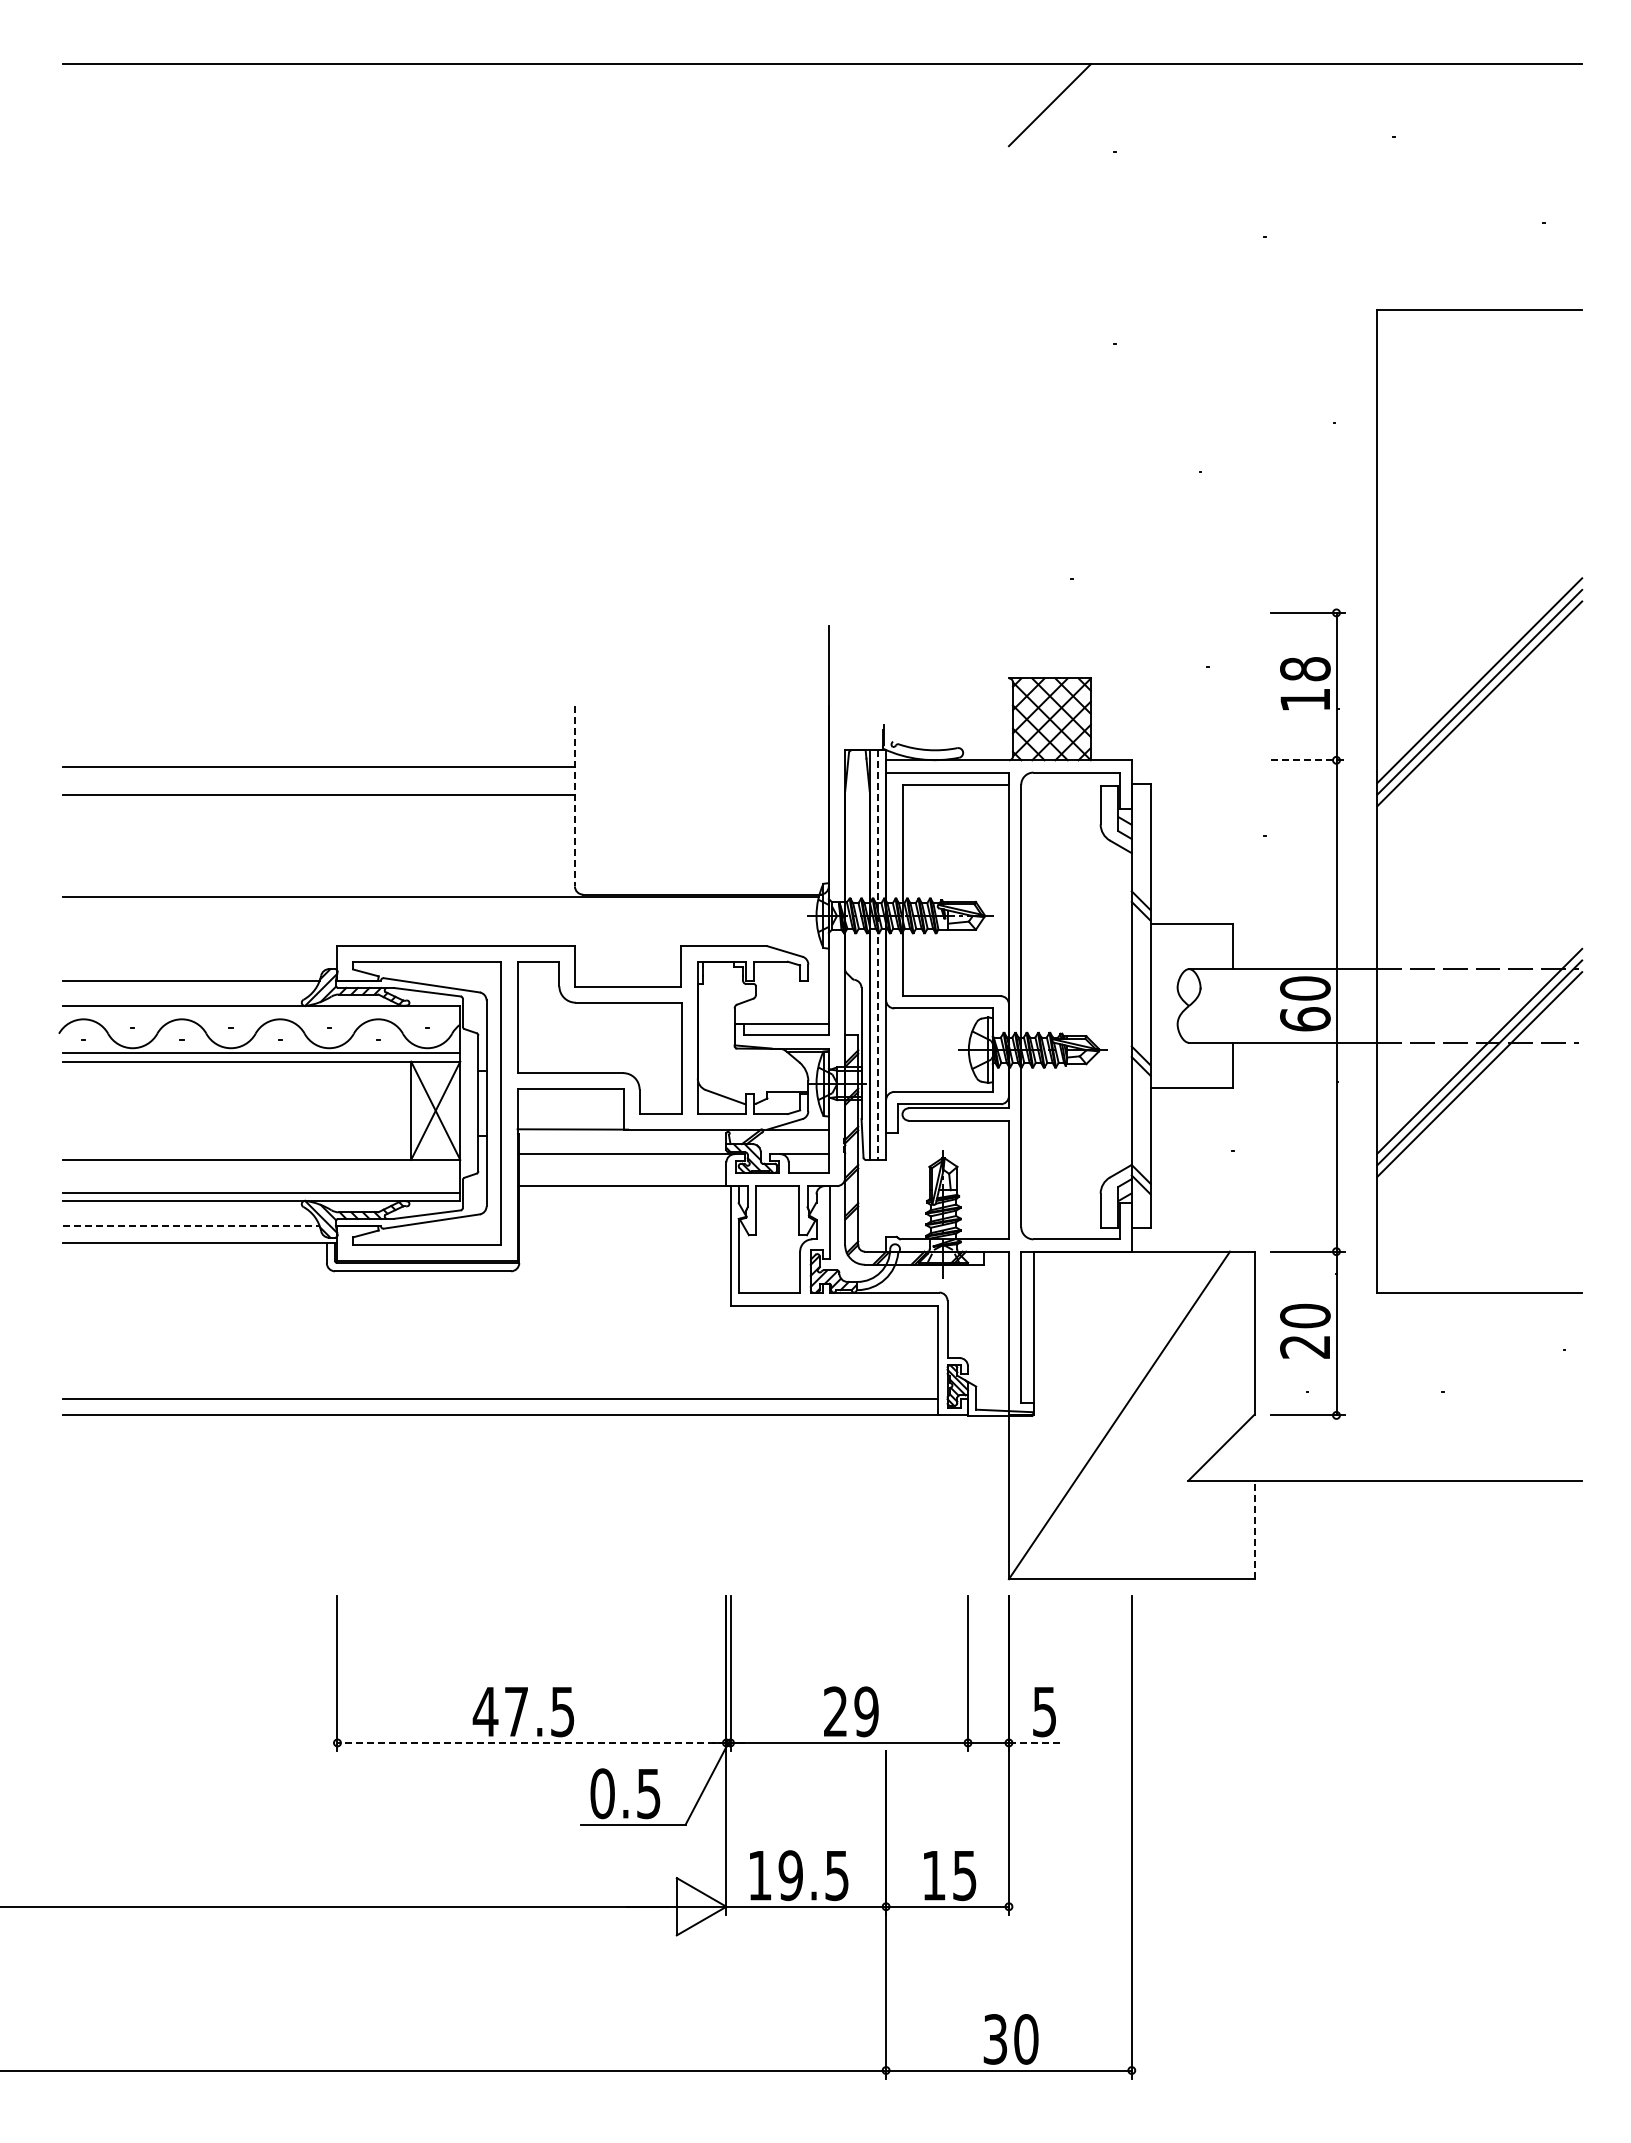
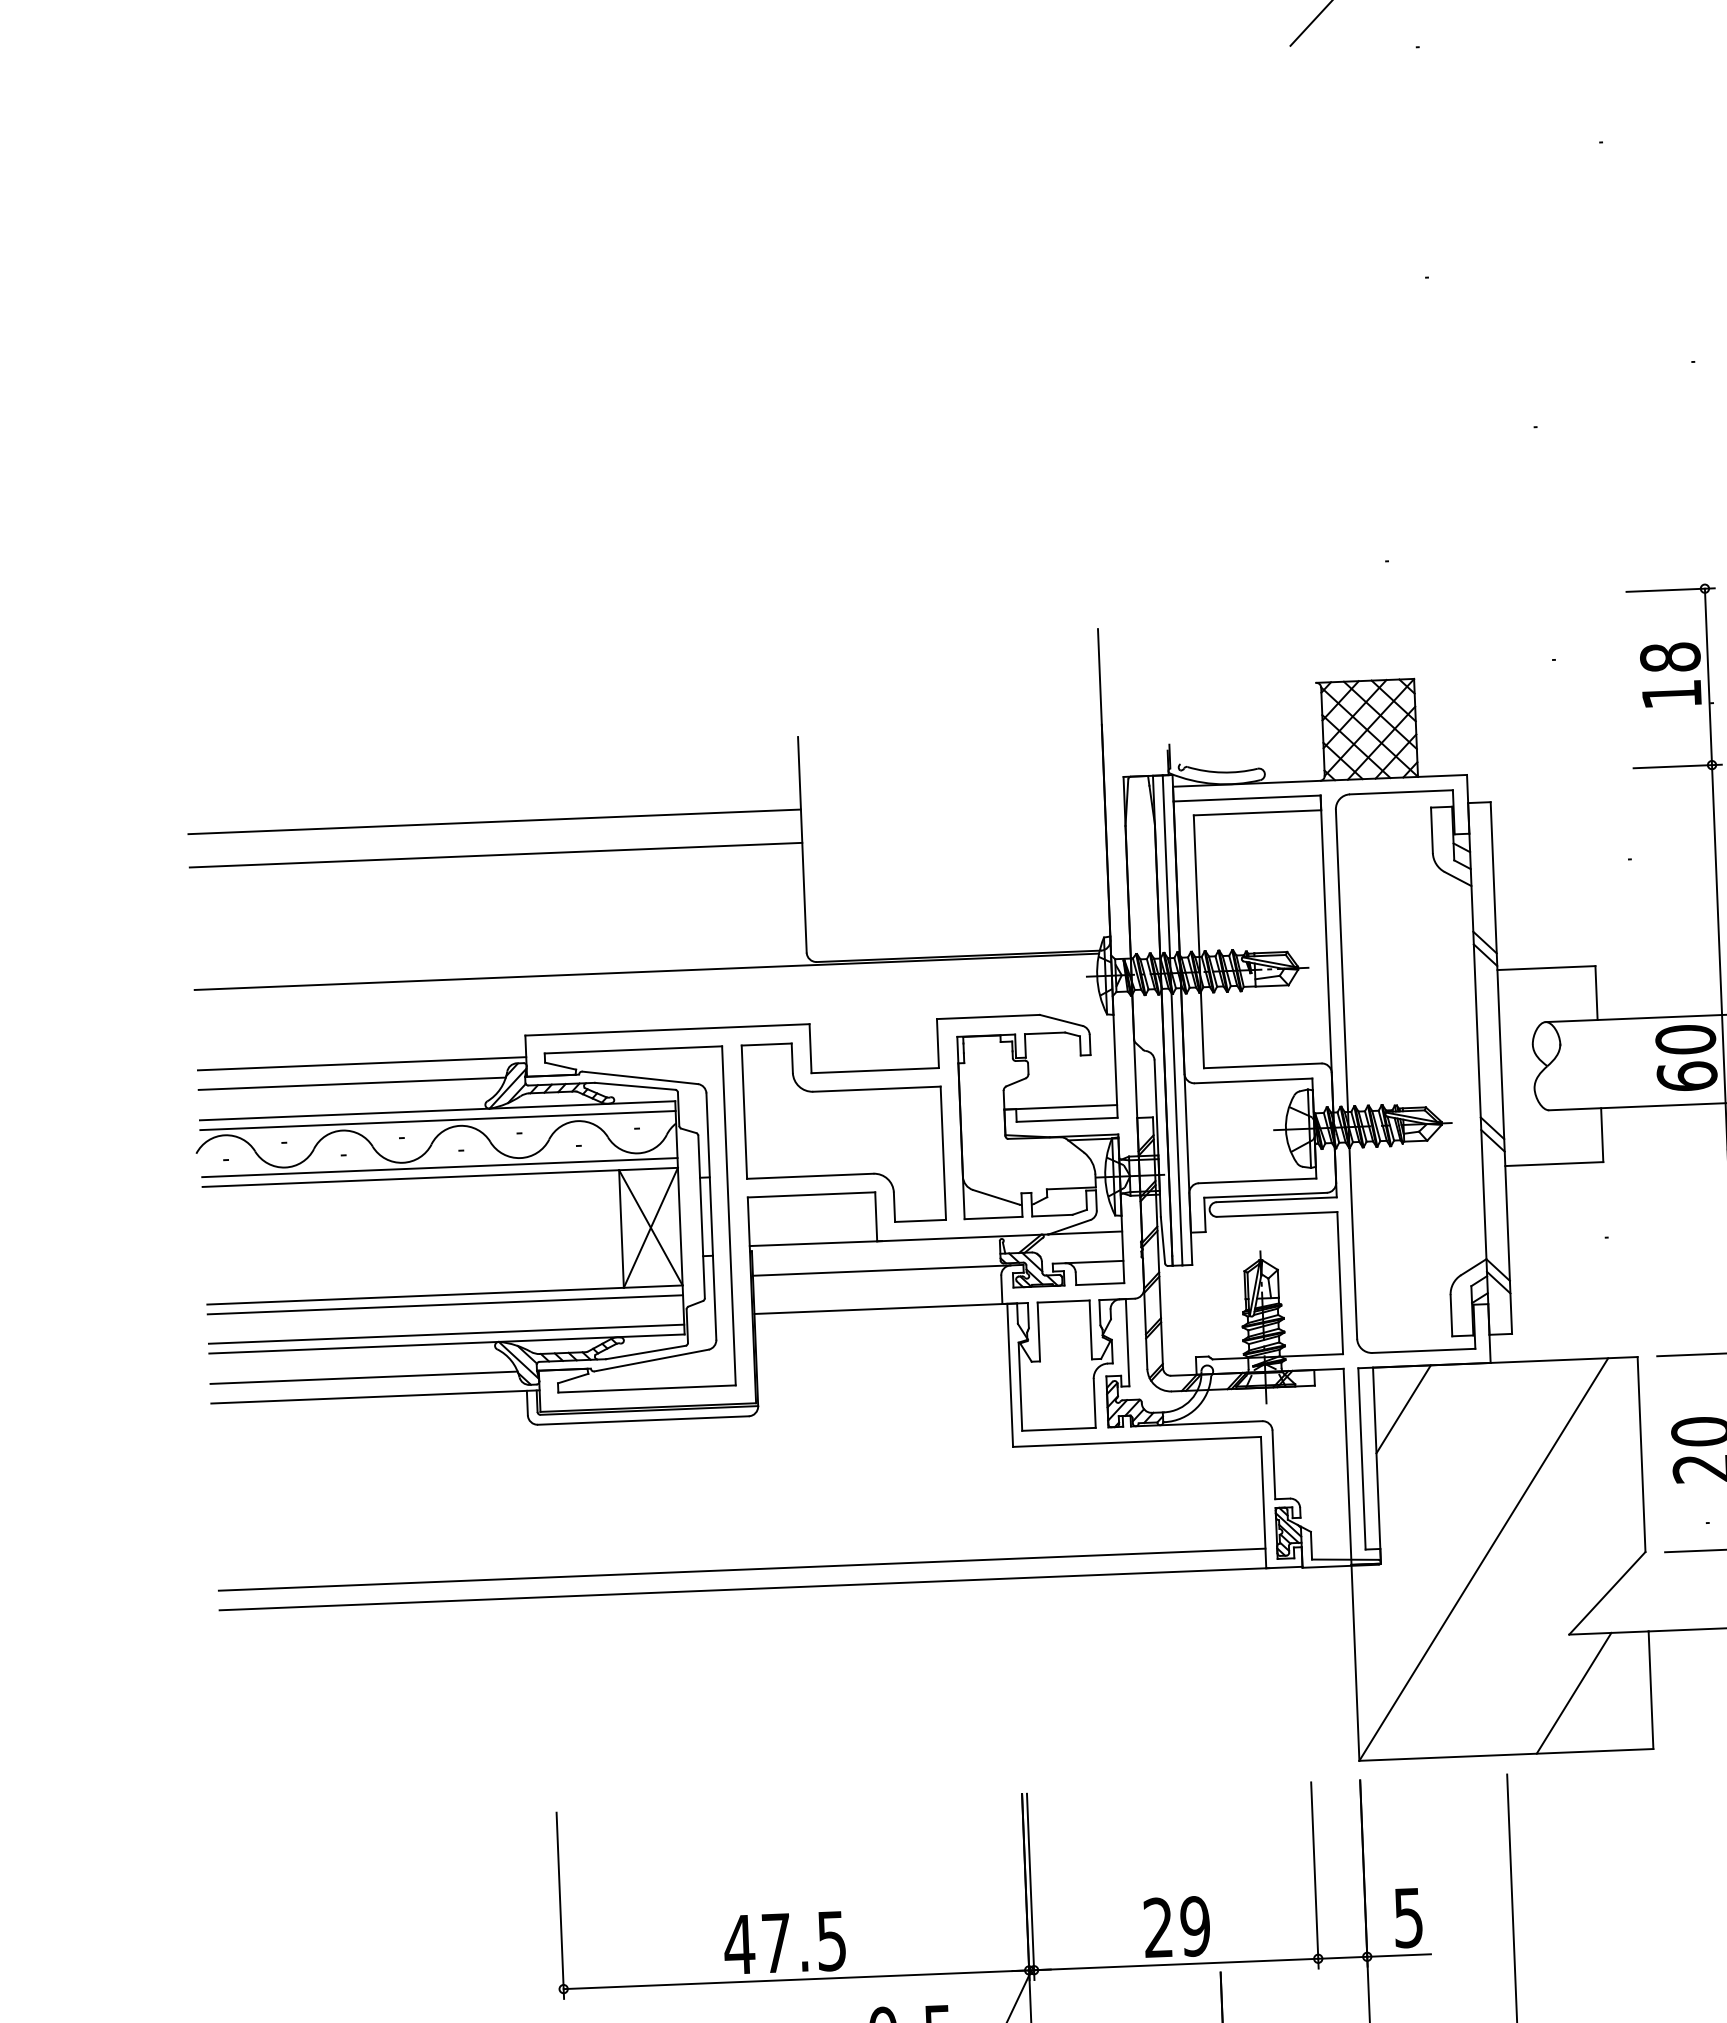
line: (1307, 760) -> (1677, 766), dashed -> solid
line: (574, 796) -> (801, 845), dashed -> solid
line: (877, 955) -> (1172, 1020), dashed -> solid
line: (200, 964) -> (362, 1064), added
line: (261, 1014) -> (437, 1120), added
line: (261, 1168) -> (445, 1305), added
line: (191, 1226) -> (364, 1378), dashed -> solid
line: (1057, 1287) -> (1403, 1409), added
line: (1190, 1529) -> (1574, 1692), added
line: (1254, 1529) -> (1650, 1689), dashed -> solid
line: (531, 1742) -> (795, 1979), dashed -> solid
line: (1035, 1742) -> (1399, 1954), dashed -> solid

